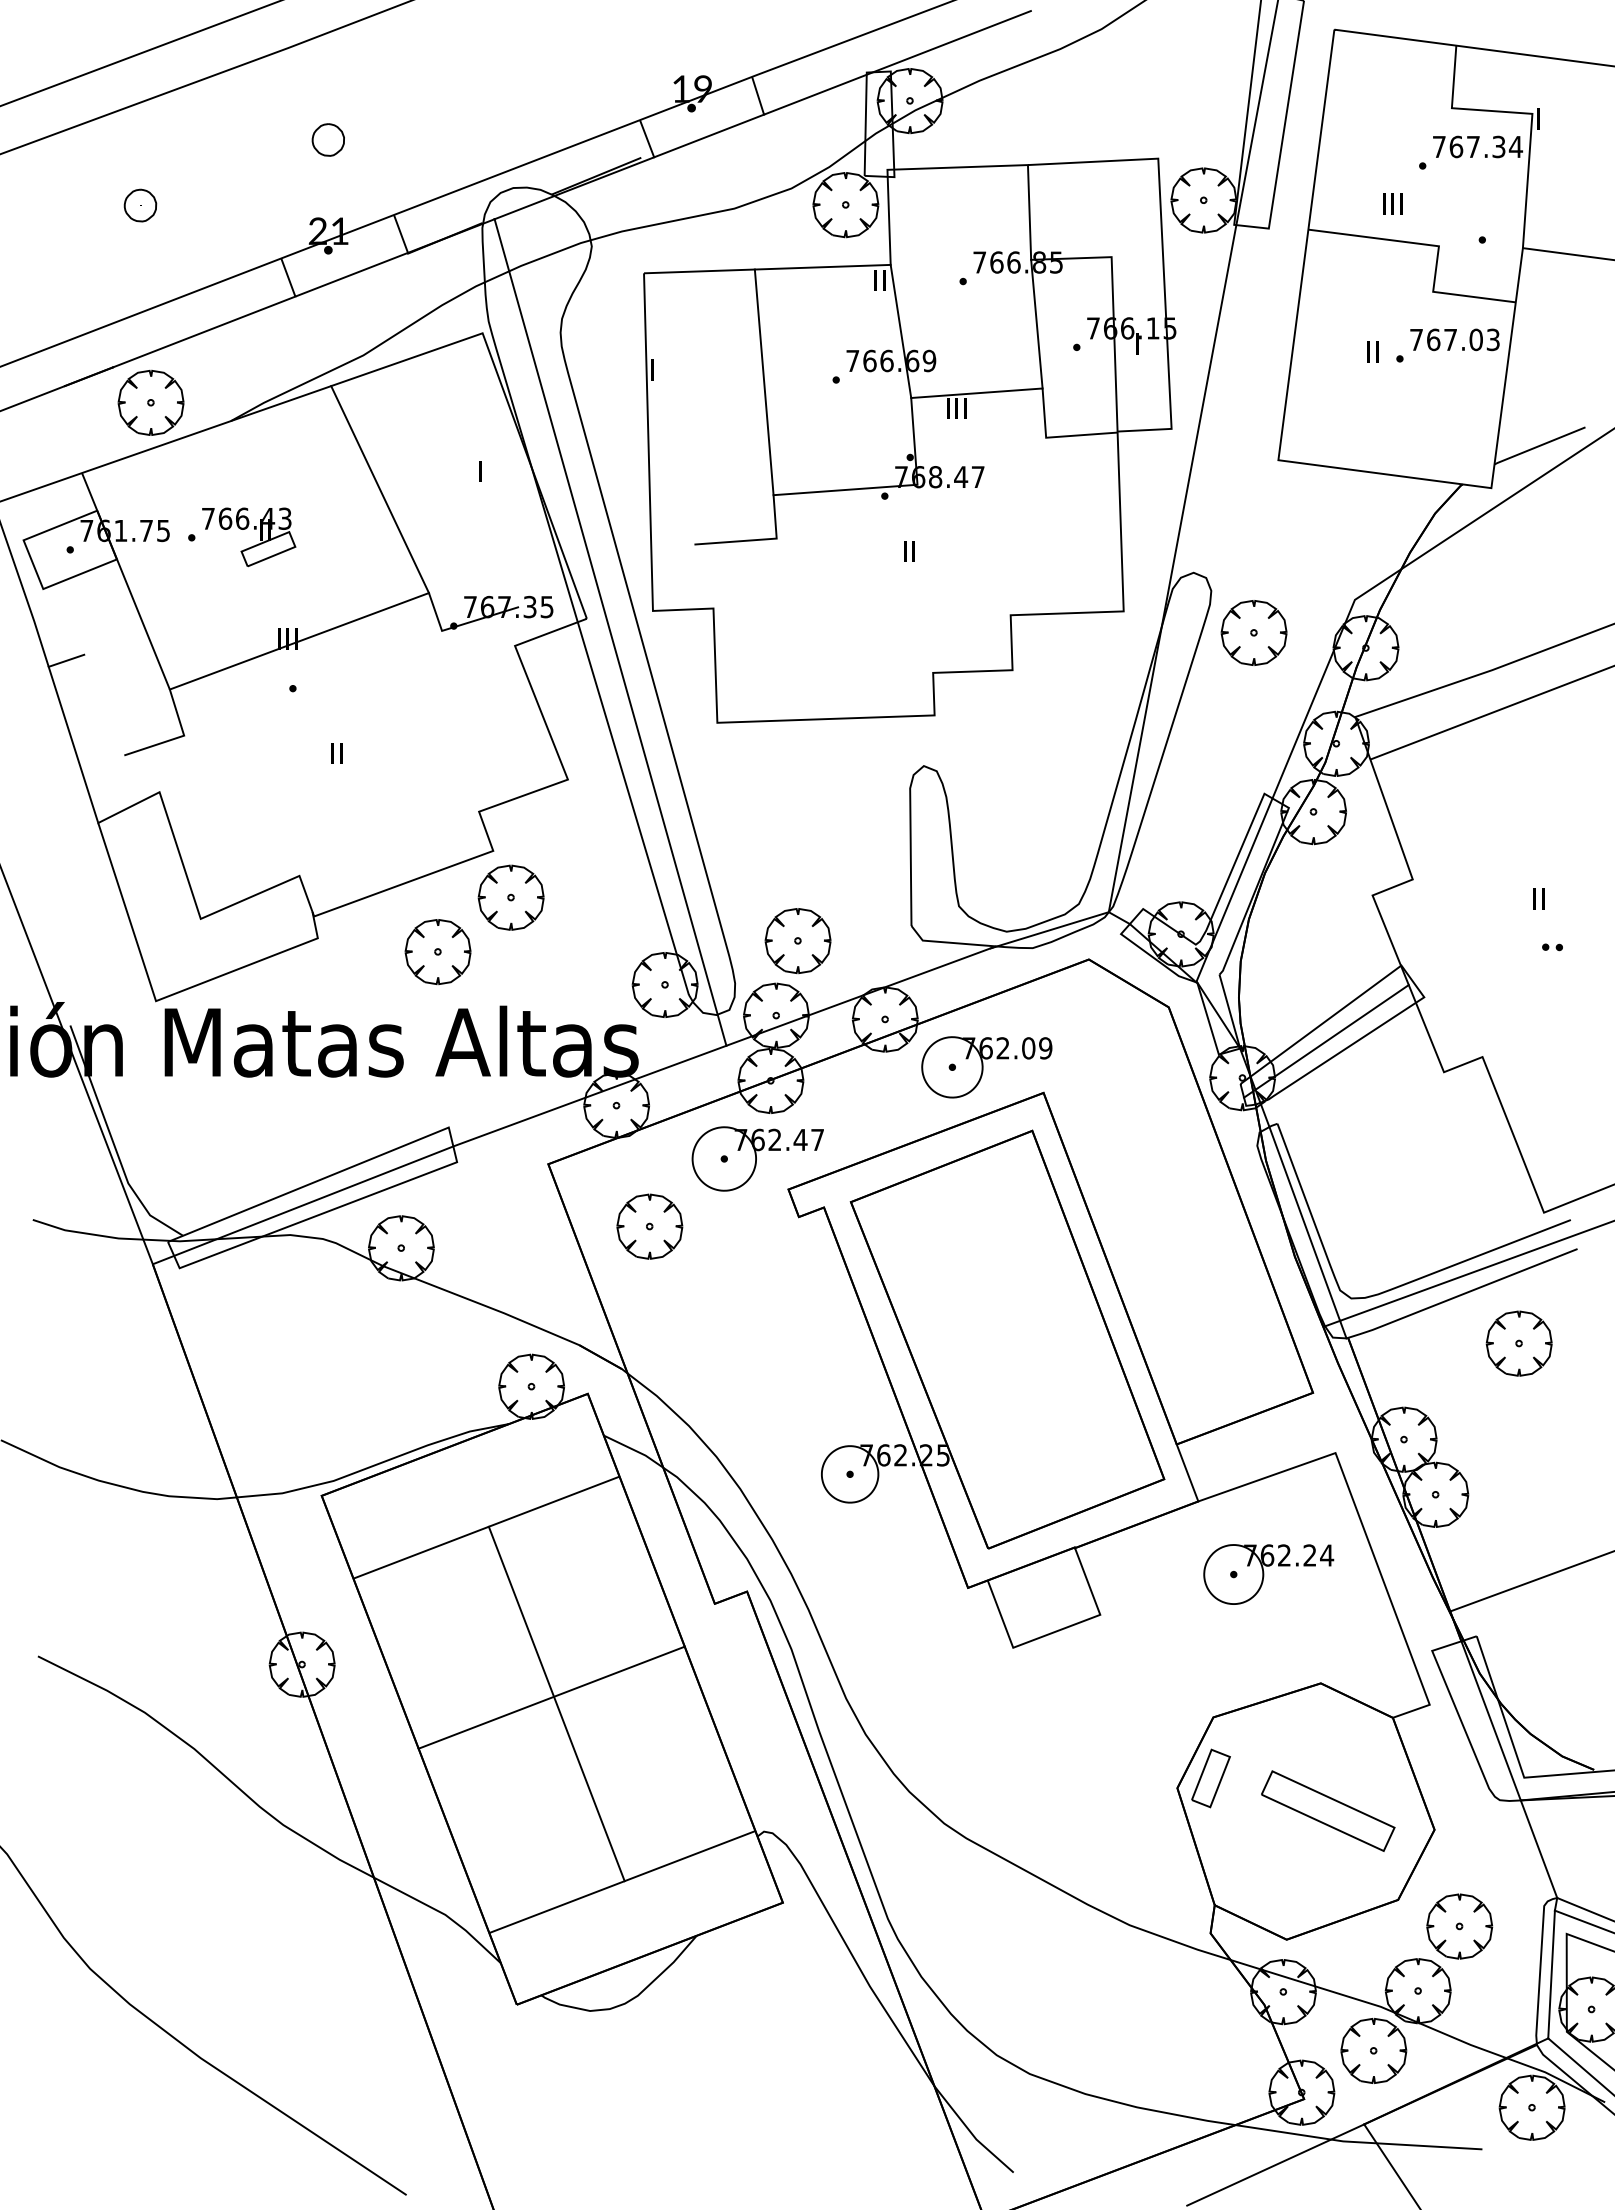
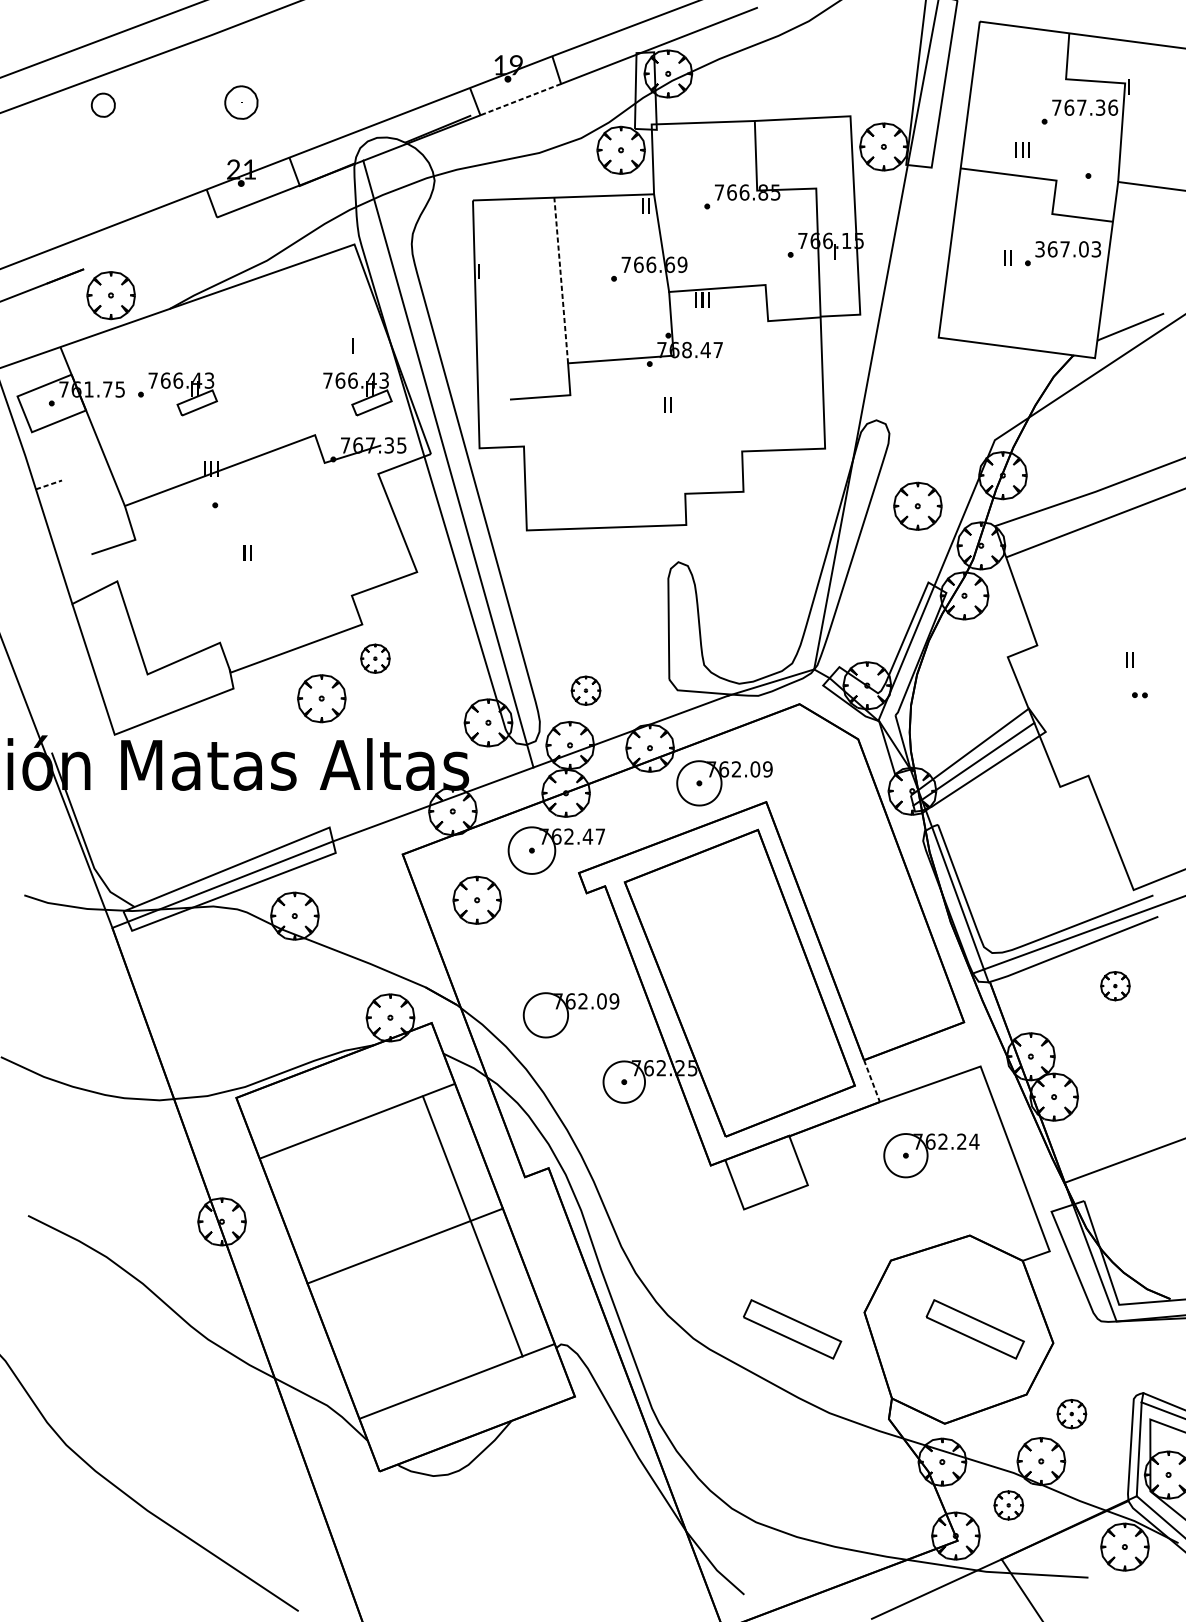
line: (709, 135) -> (521, 99), solid -> dashed
part: (327, 139) -> (240, 102), size x1.4
text: (1515, 146) -> (1112, 107), 767.34 -> 767.36
part: (140, 205) -> (103, 105), moved
line: (1036, 323) -> (761, 237), removed
line: (204, 331) -> (150, 243), removed
text: (1416, 339) -> (1040, 249), 767.03 -> 367.03
line: (764, 381) -> (561, 279), solid -> dashed
line: (379, 489) -> (278, 359), removed
part: (483, 529) -> (355, 388), added
part: (1253, 632) -> (917, 505), moved
line: (66, 660) -> (49, 484), solid -> dashed
part: (510, 897) -> (374, 658), size x0.6
part: (797, 941) -> (585, 690), size x0.6
part: (1518, 1343) -> (1114, 986), size x0.6
part: (777, 1383) -> (570, 1015), added
line: (1187, 1473) -> (871, 1081), solid -> dashed
line: (556, 1703) -> (472, 1226), moved
part: (1210, 1778) -> (888, 1305), removed
part: (1079, 1810) -> (792, 1328), added
line: (1538, 1848) -> (1129, 1356), removed
part: (1459, 1926) -> (1071, 1414), size x0.6
part: (1373, 2050) -> (1008, 1505), size x0.6

